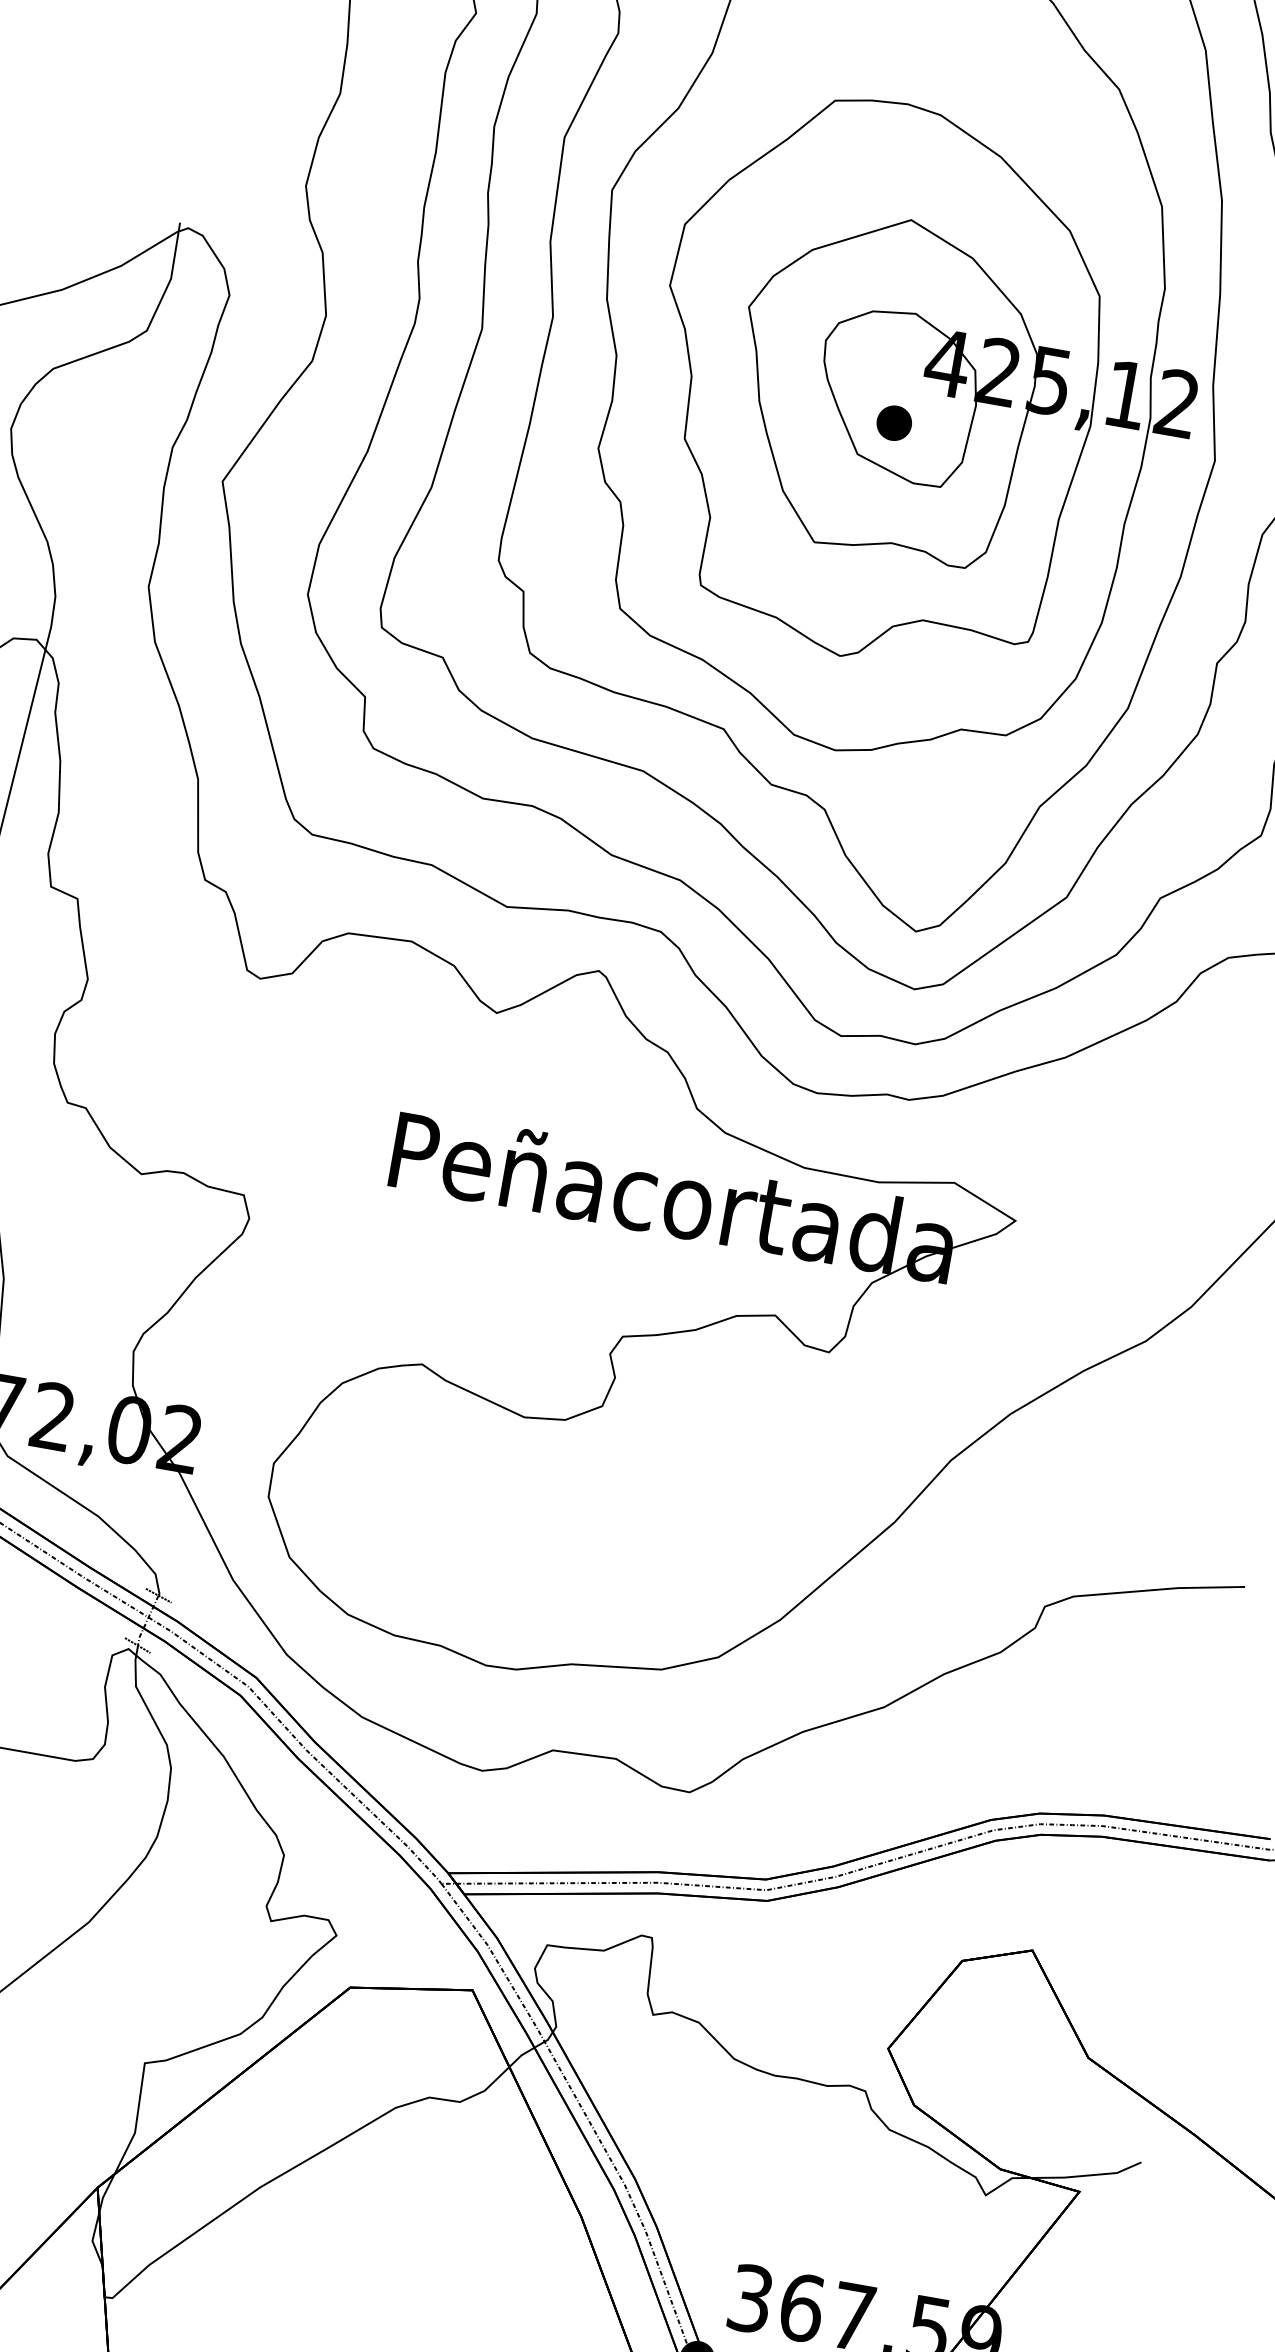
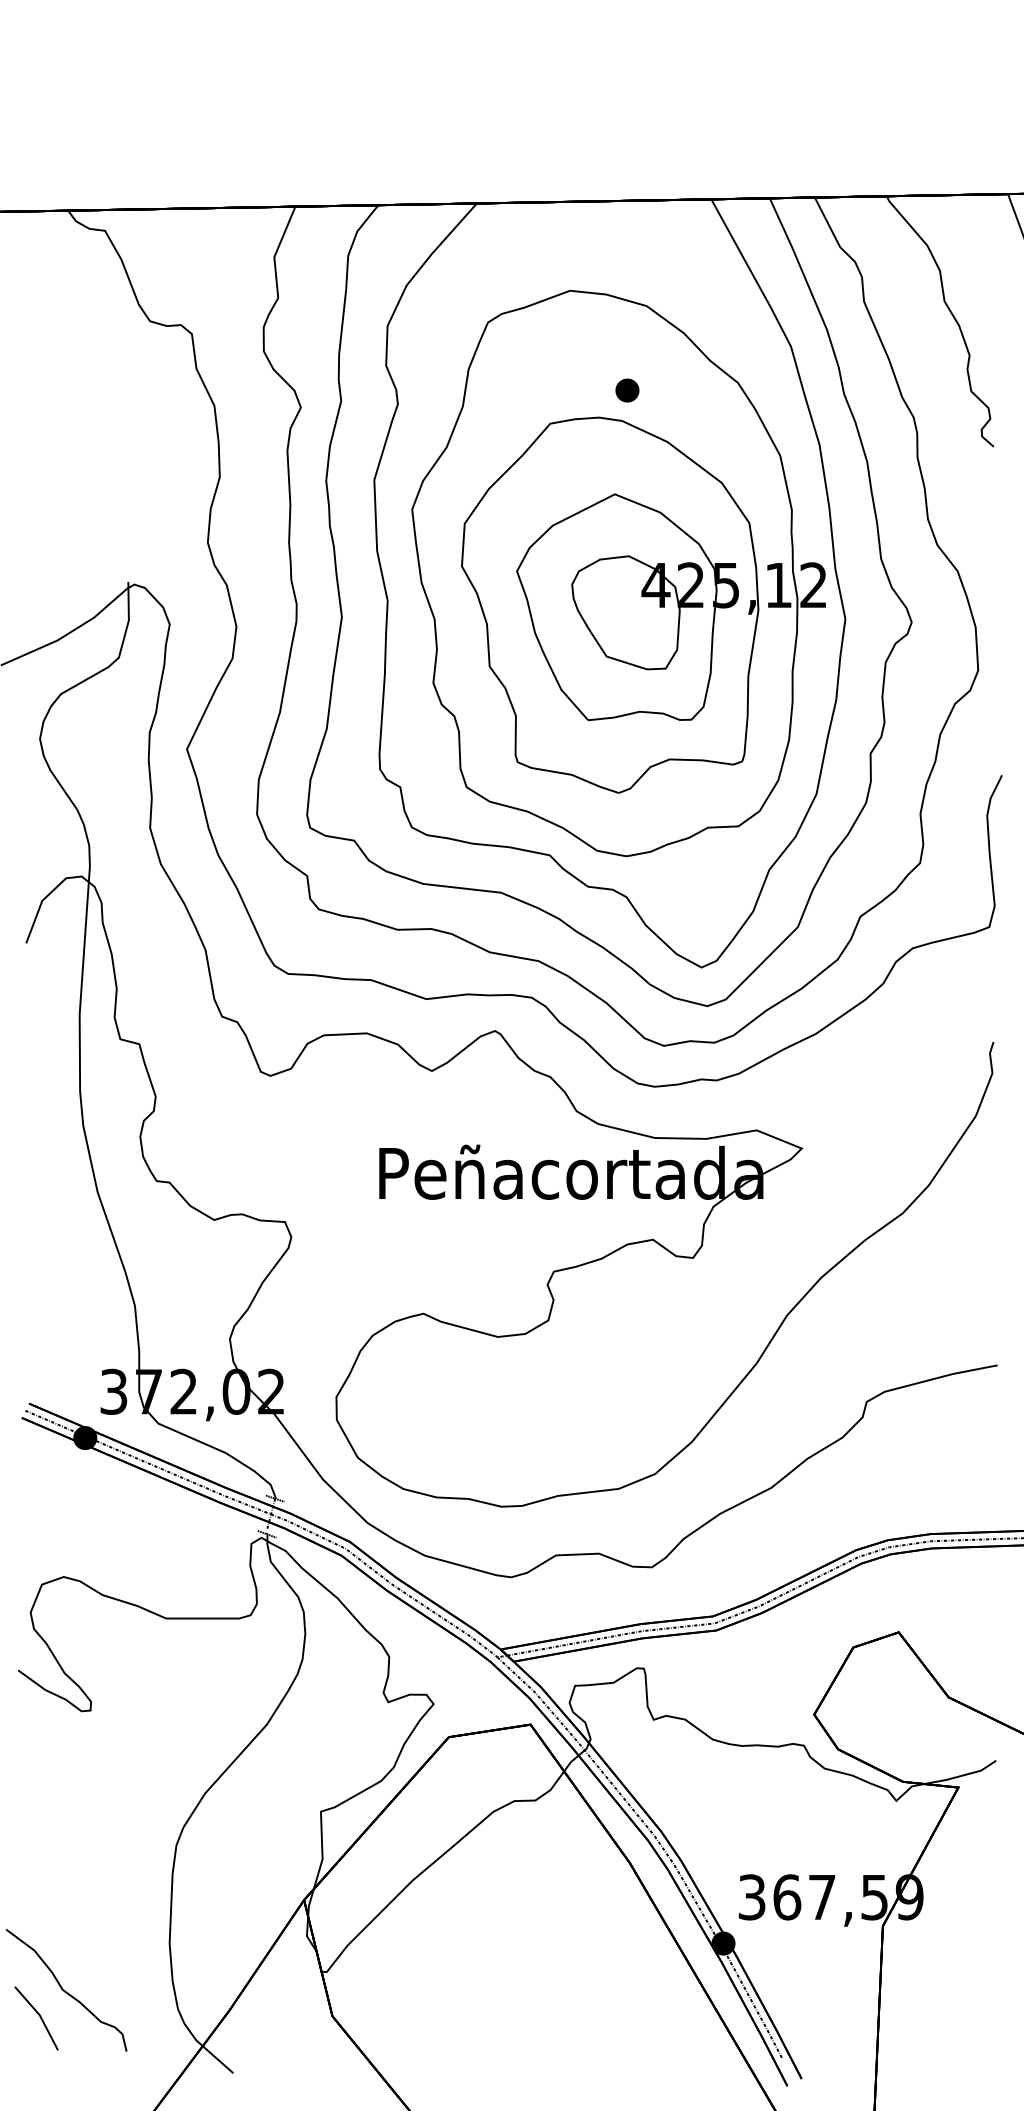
part: (894, 423) -> (627, 390), moved

